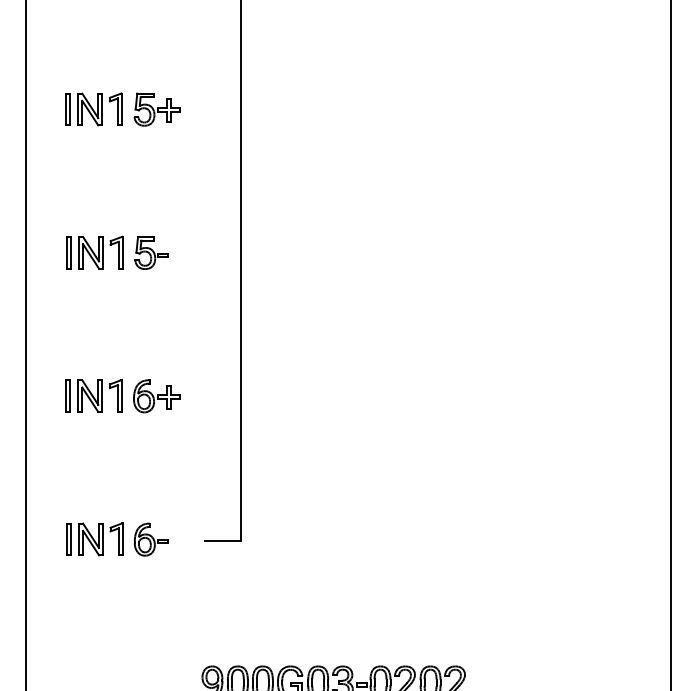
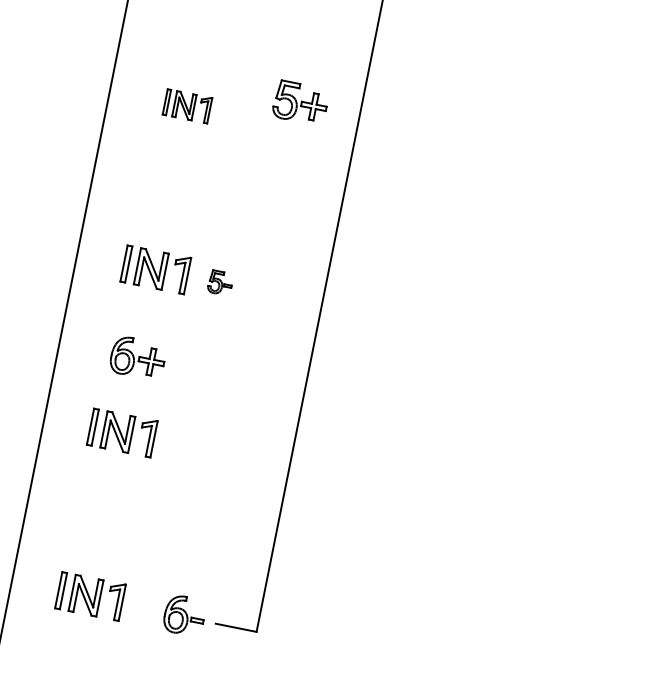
part: (93, 109) -> (186, 106), size x0.7
part: (156, 109) -> (300, 102), moved
part: (151, 252) -> (220, 282), size x0.6
part: (156, 396) -> (137, 358), moved
part: (151, 539) -> (184, 615), moved

